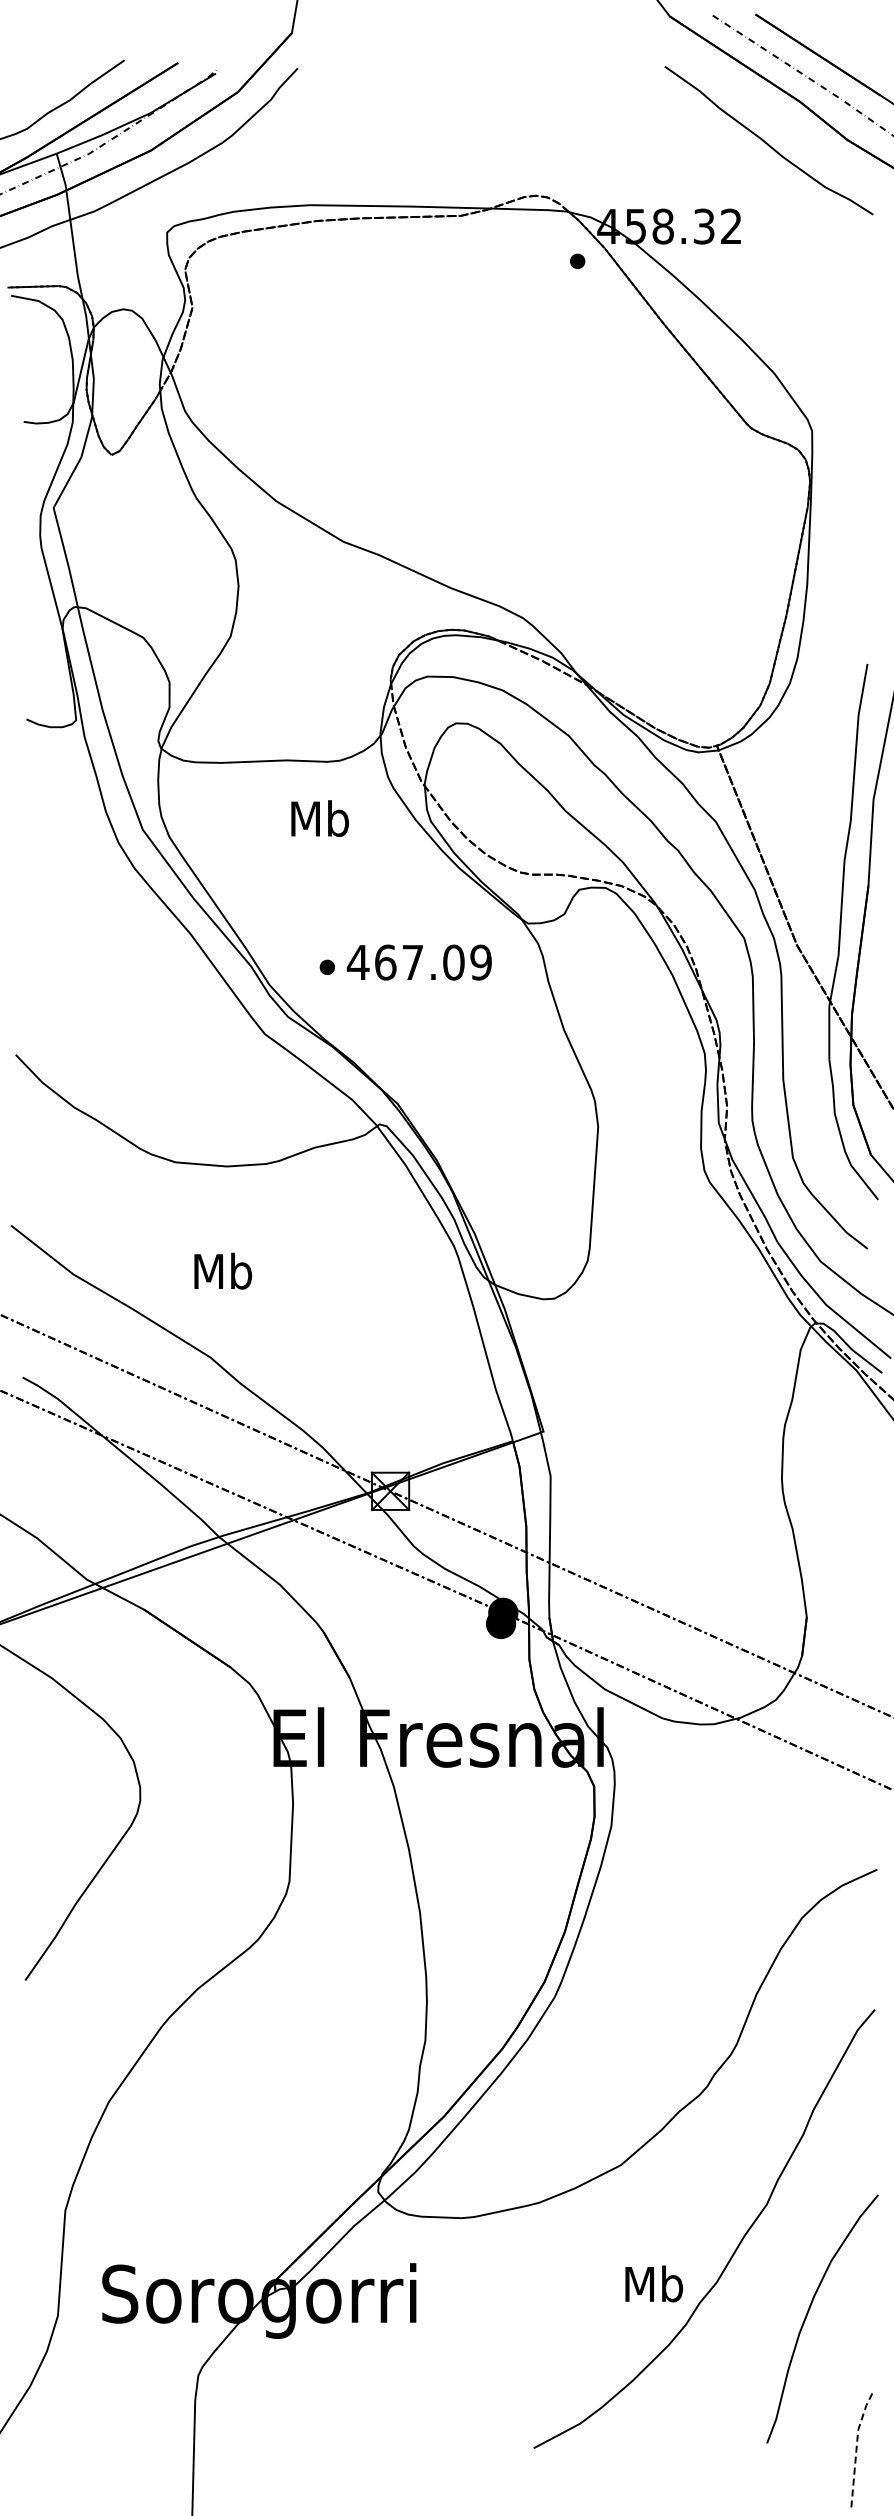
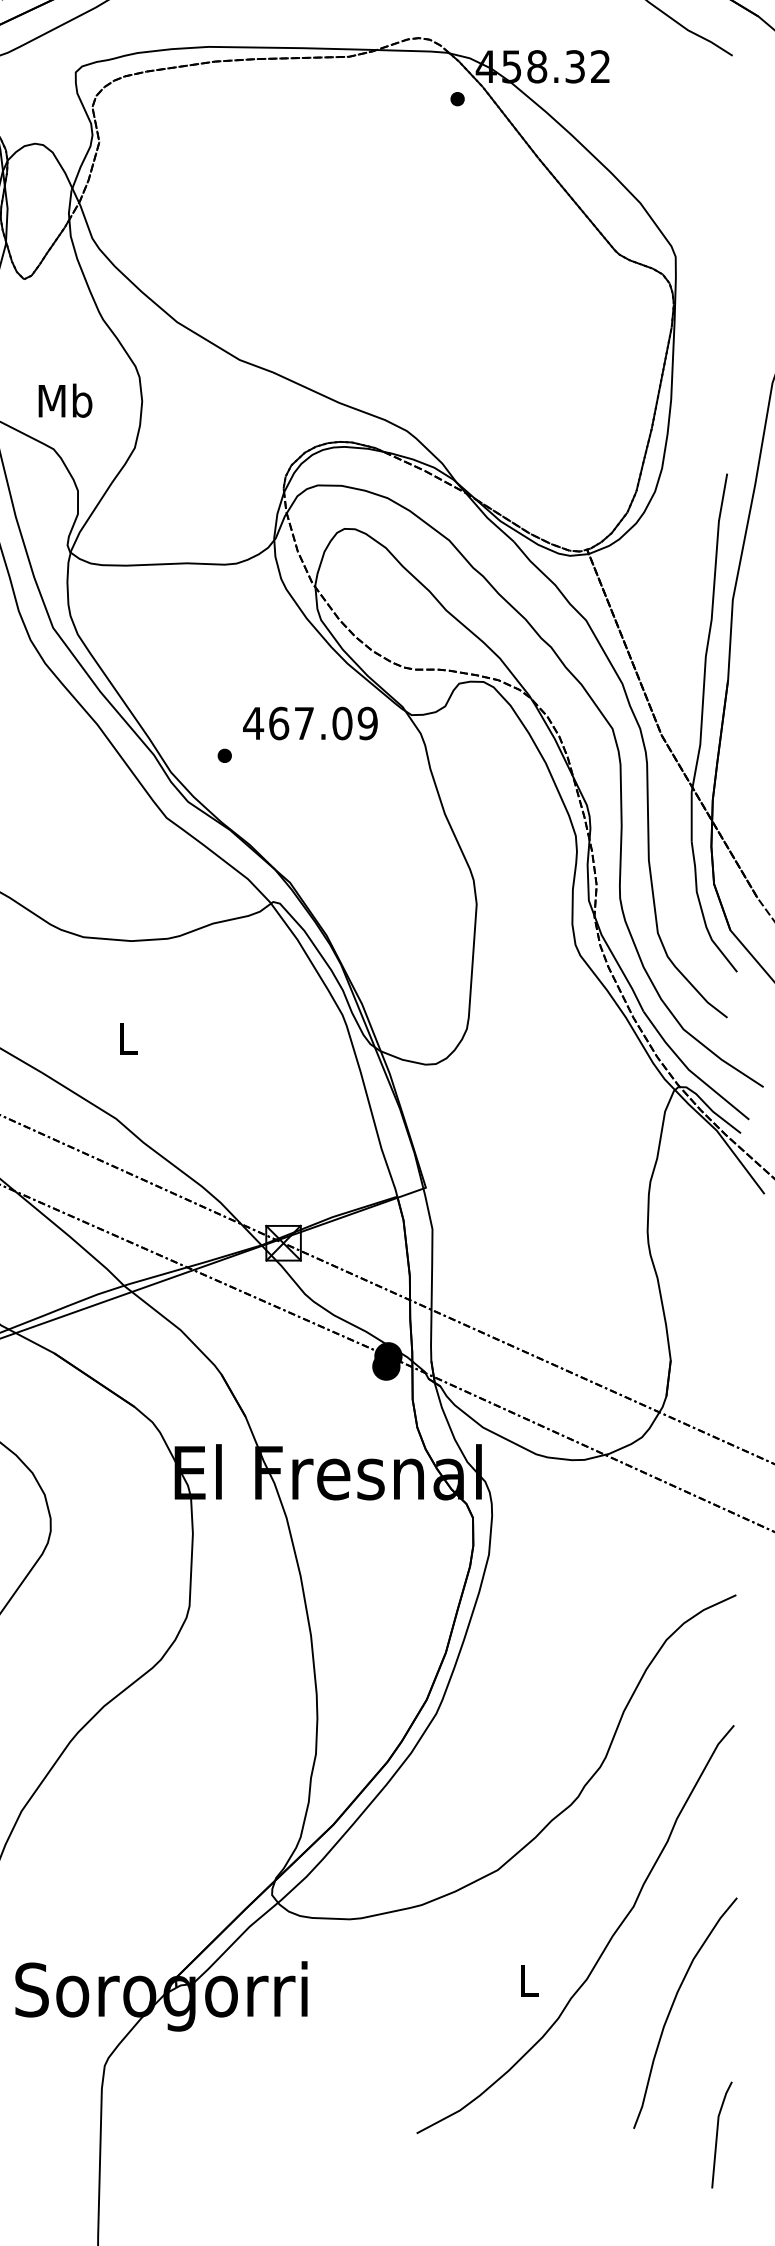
text: (319, 818) -> (64, 400), moved
text: (419, 962) -> (310, 723), moved
text: (223, 1270) -> (128, 1037), Mb -> L
text: (654, 2283) -> (529, 1980), Mb -> L
line: (856, 2446) -> (716, 2131), dashed -> solid

